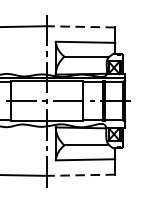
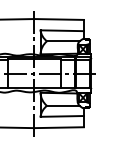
line: (81, 26) -> (59, 19), dashed -> solid
line: (81, 175) -> (59, 127), dashed -> solid

